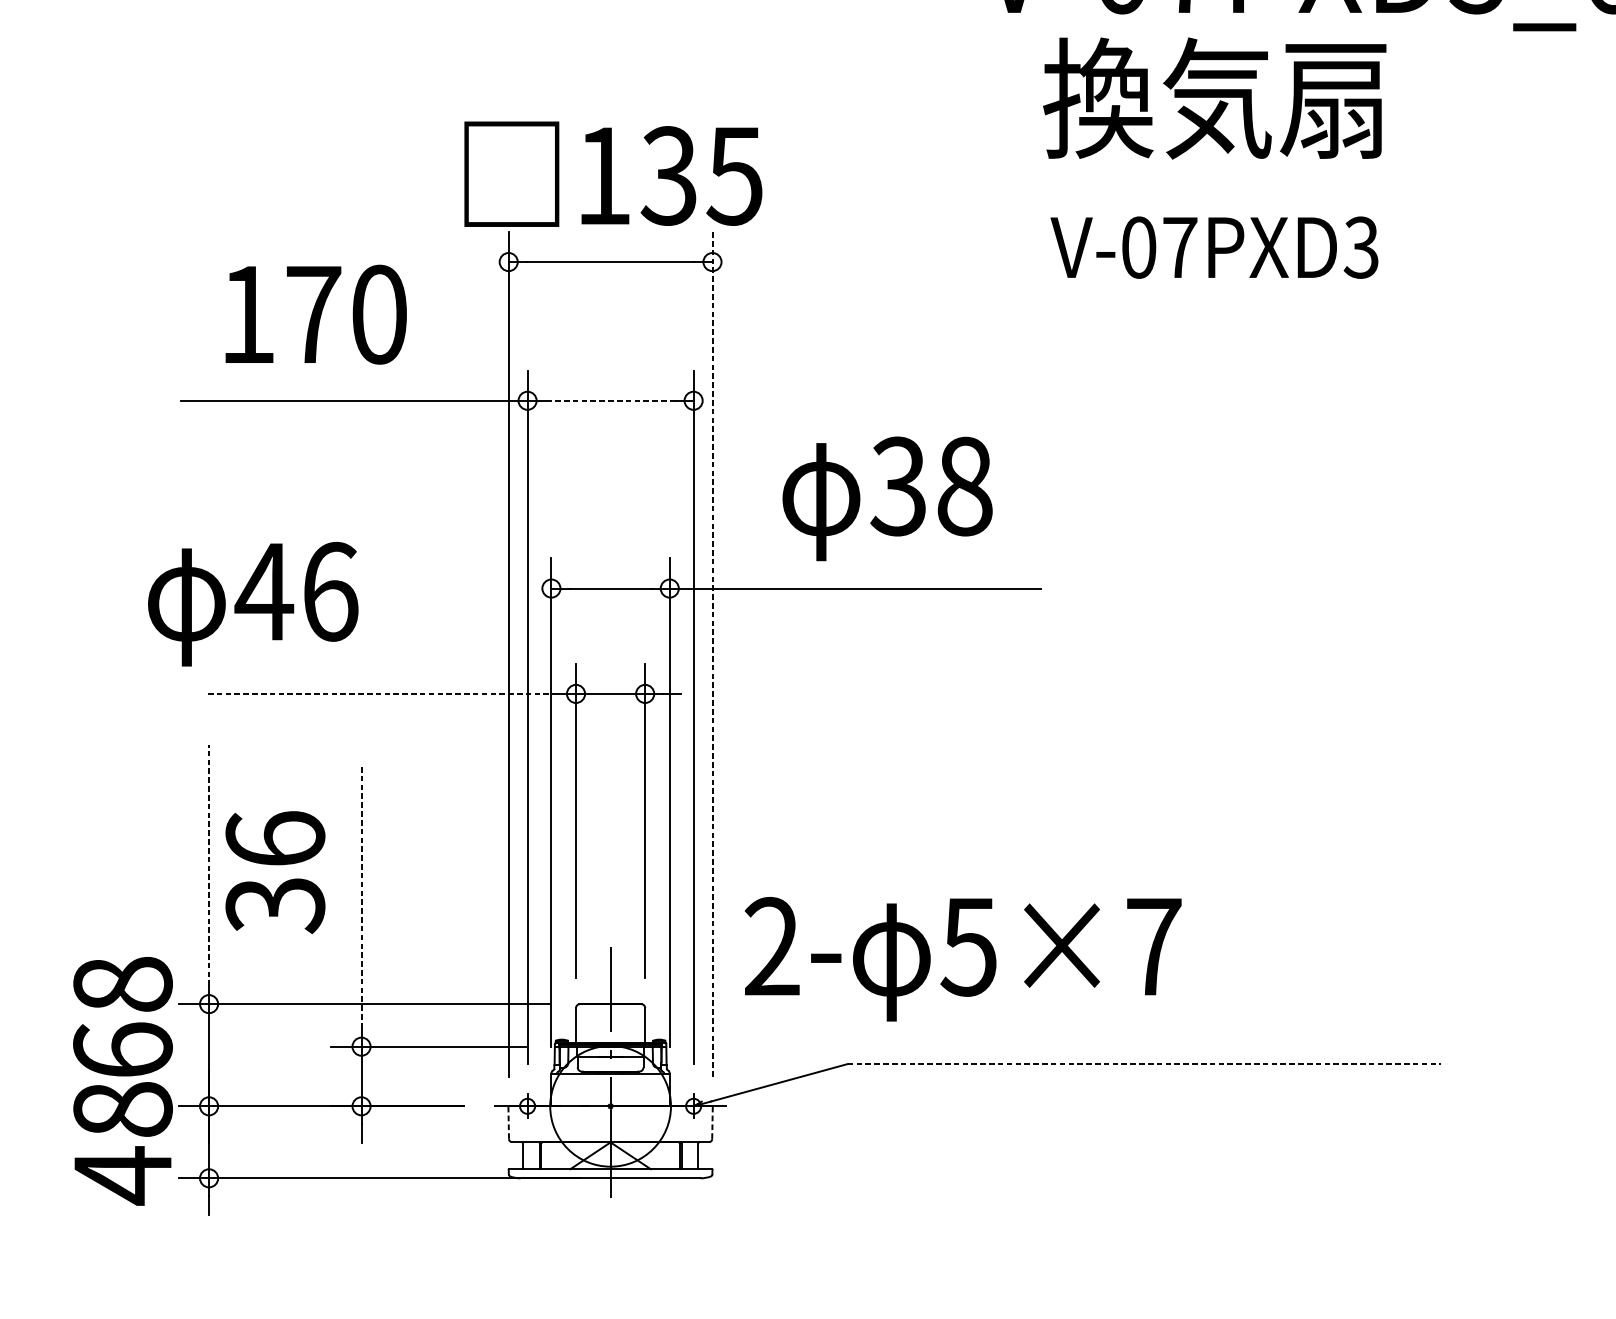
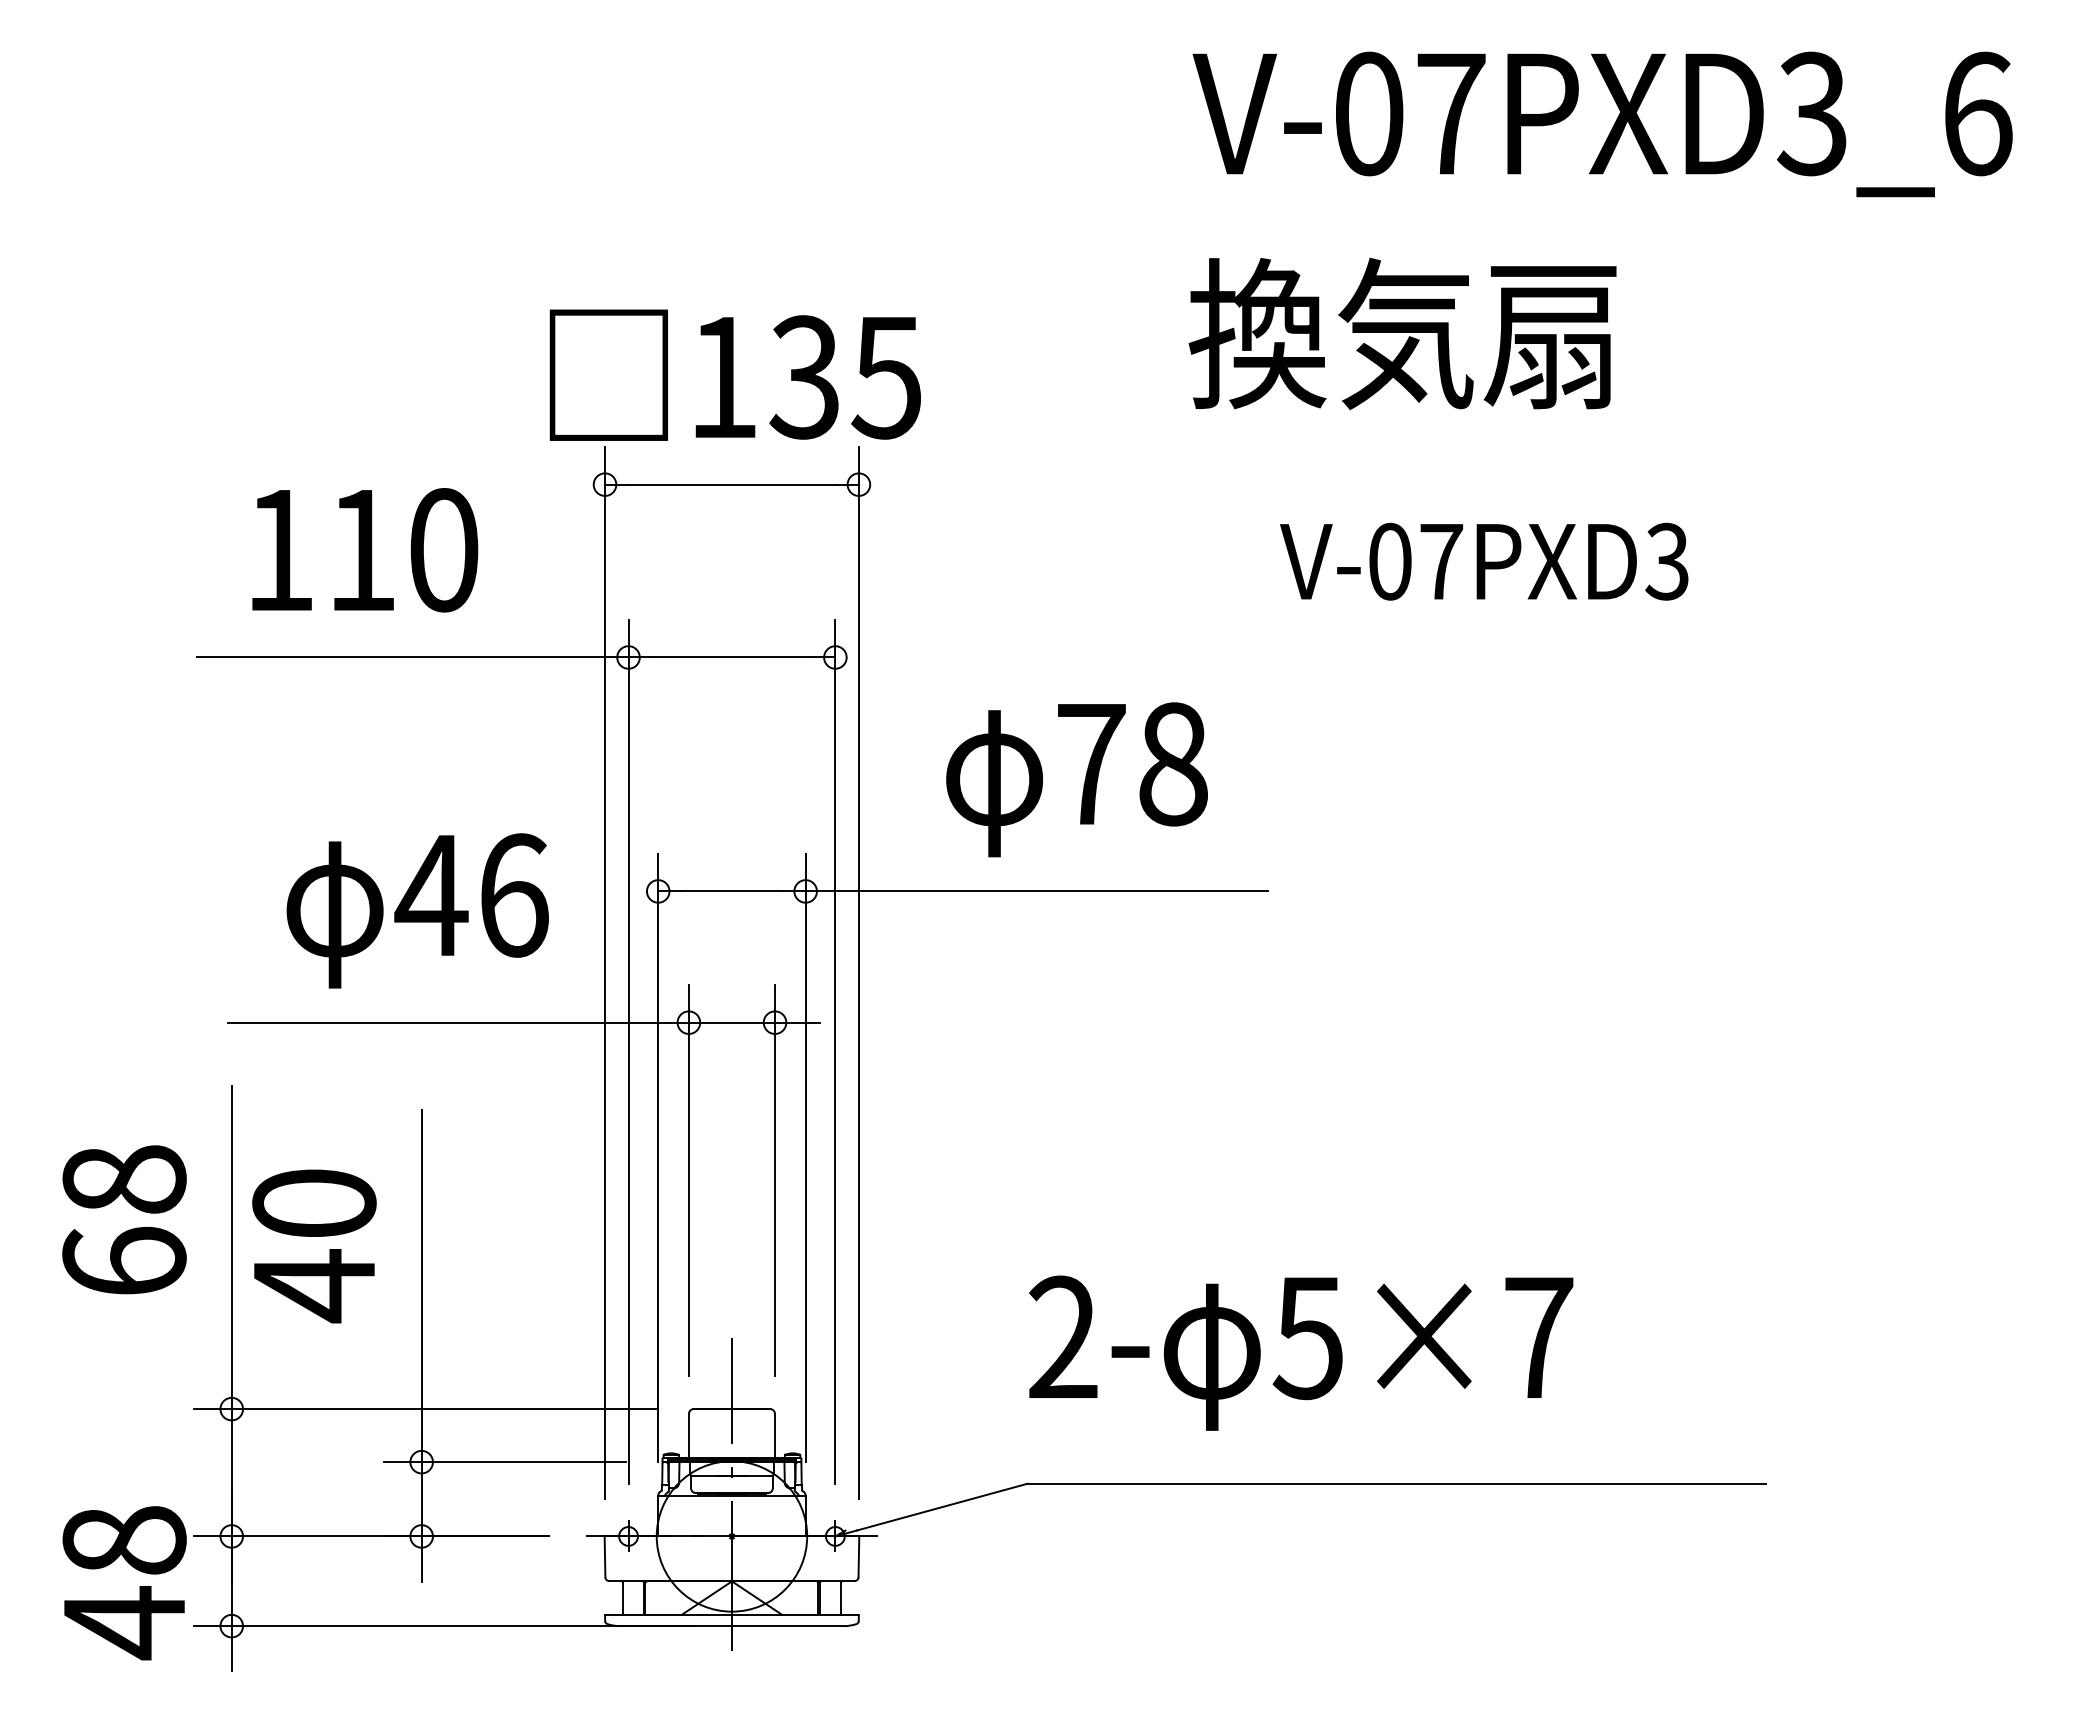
text: (1214, 98) -> (1402, 333), moved
text: (1214, 247) -> (1484, 561), moved
text: (314, 314) -> (362, 550), 170 -> 110
line: (610, 400) -> (731, 657), dashed -> solid
text: (898, 486) -> (1090, 764), 38 -> 78
text: (253, 603) -> (417, 910), moved
line: (712, 653) -> (858, 972), dashed -> solid
line: (382, 693) -> (447, 1022), dashed -> solid
line: (208, 864) -> (231, 1235), dashed -> solid
text: (275, 872) -> (314, 1245), 36 -> 40
line: (361, 896) -> (421, 1274), dashed -> solid
text: (963, 958) -> (1301, 1352), moved
text: (122, 1016) -> (124, 1219), moved
line: (1144, 1063) -> (1397, 1483), dashed -> solid
line: (509, 1123) -> (605, 1557), dashed -> solid
line: (712, 1123) -> (858, 1557), dashed -> solid

